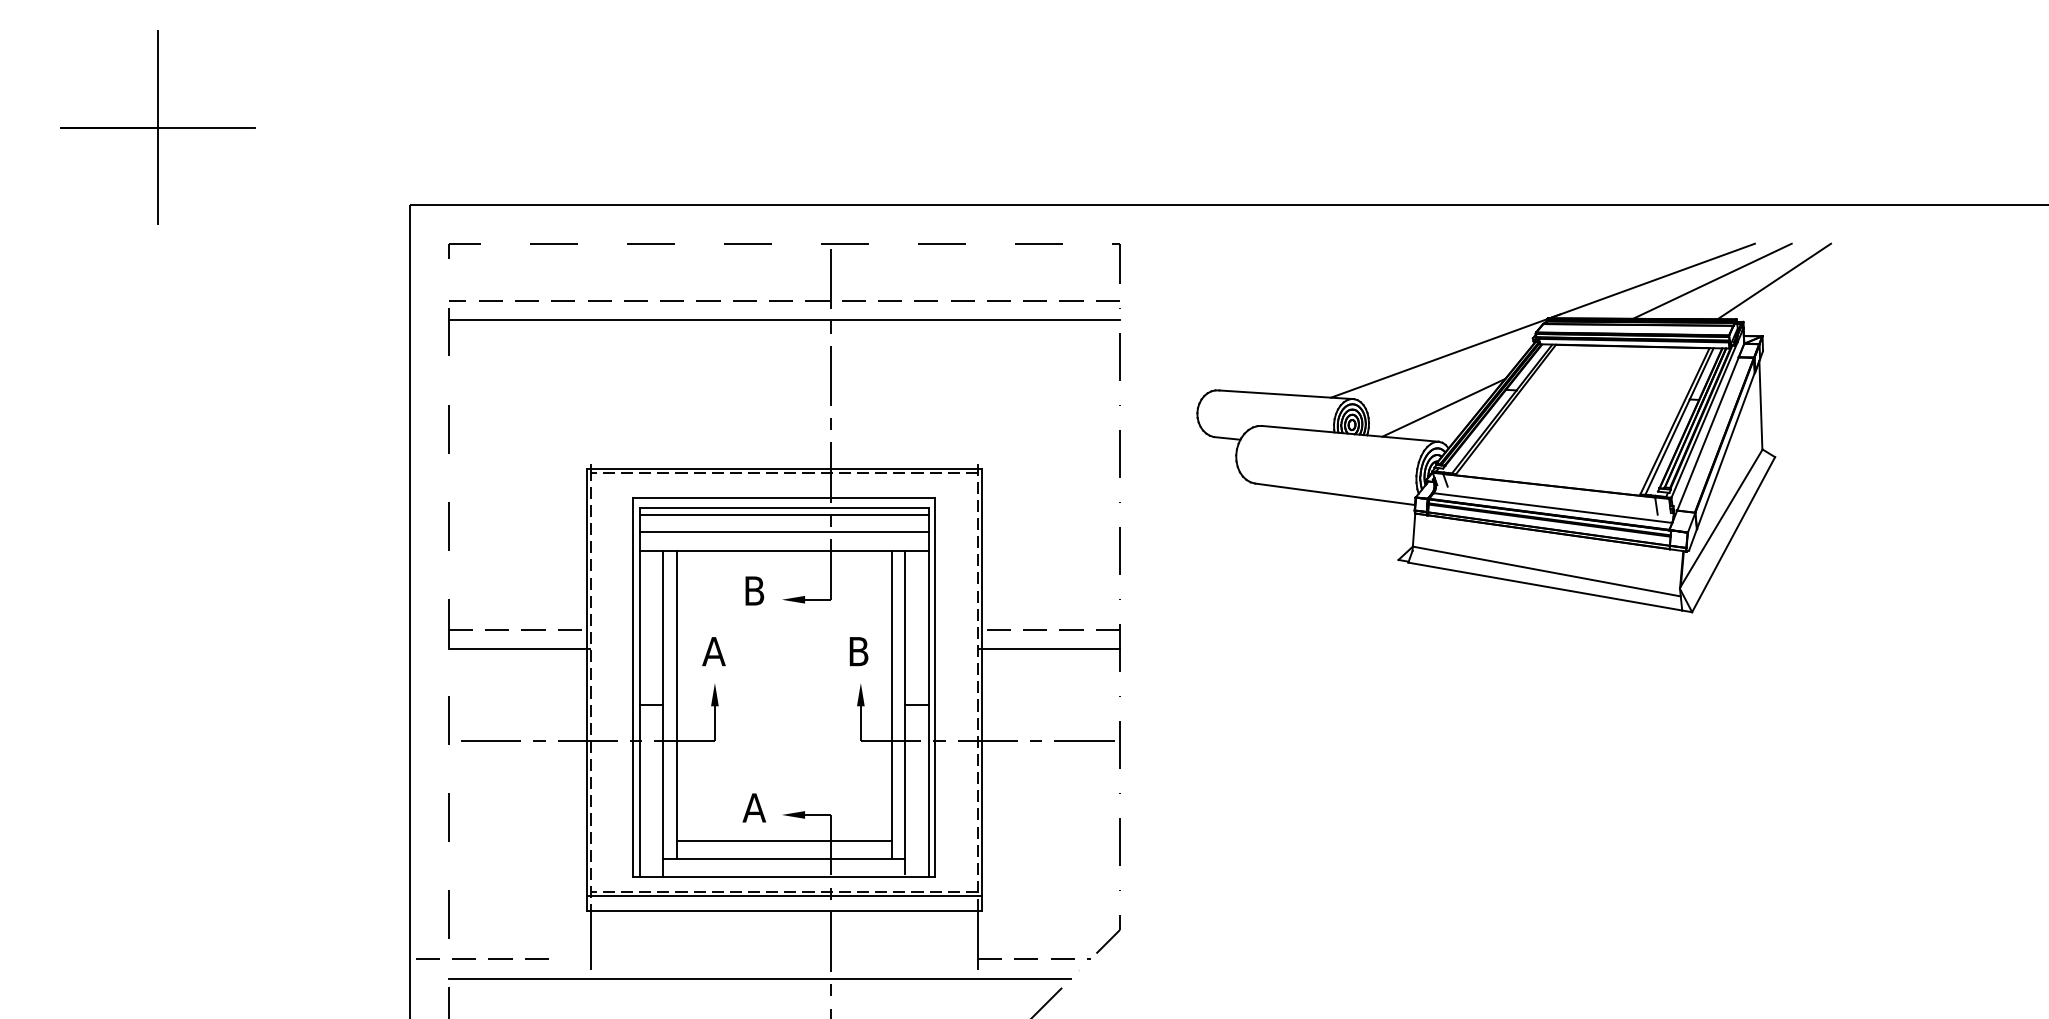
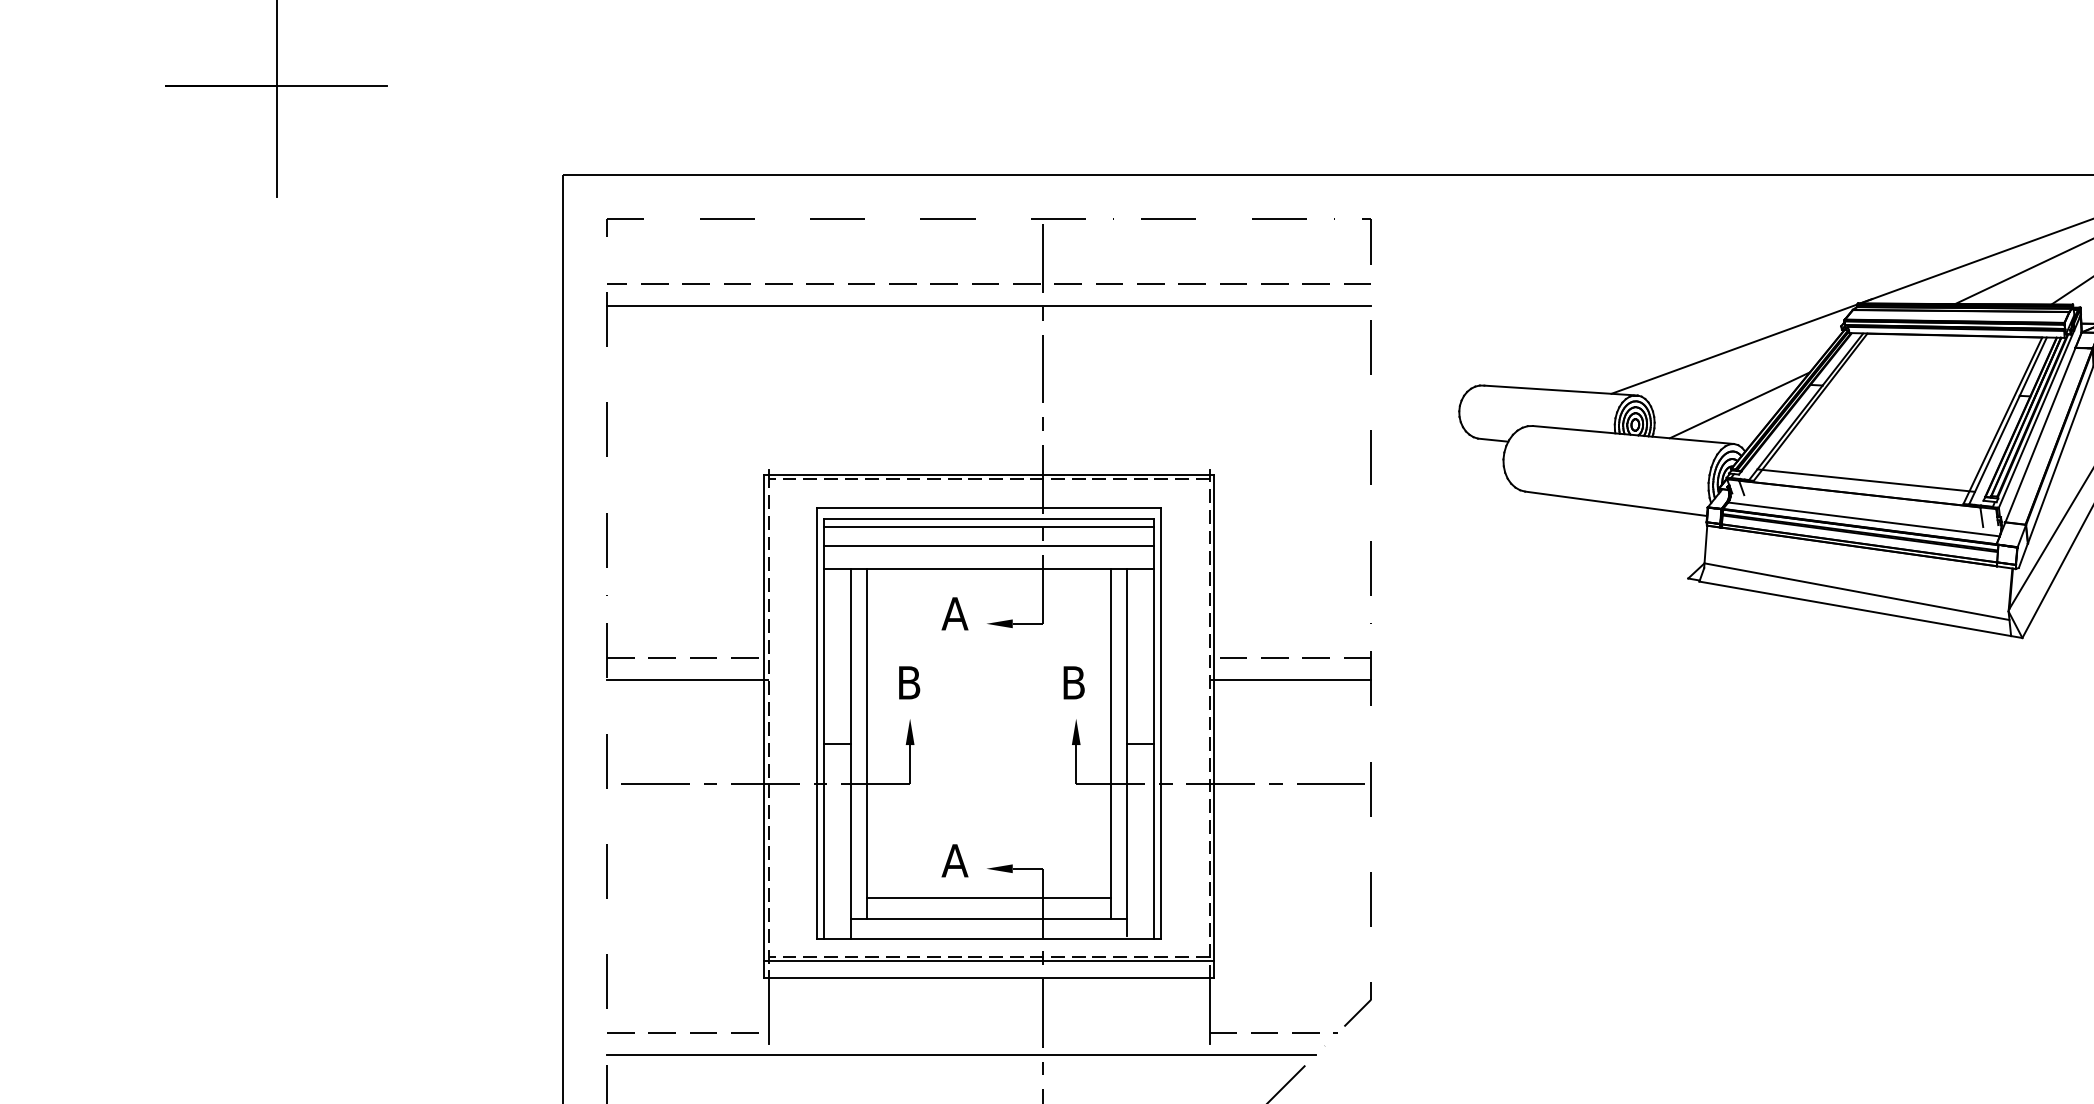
line: (1554, 473) -> (1865, 480), added
text: (754, 590) -> (955, 613), B -> A
text: (713, 651) -> (908, 682), A -> B
line: (488, 958) -> (689, 1032), moved

